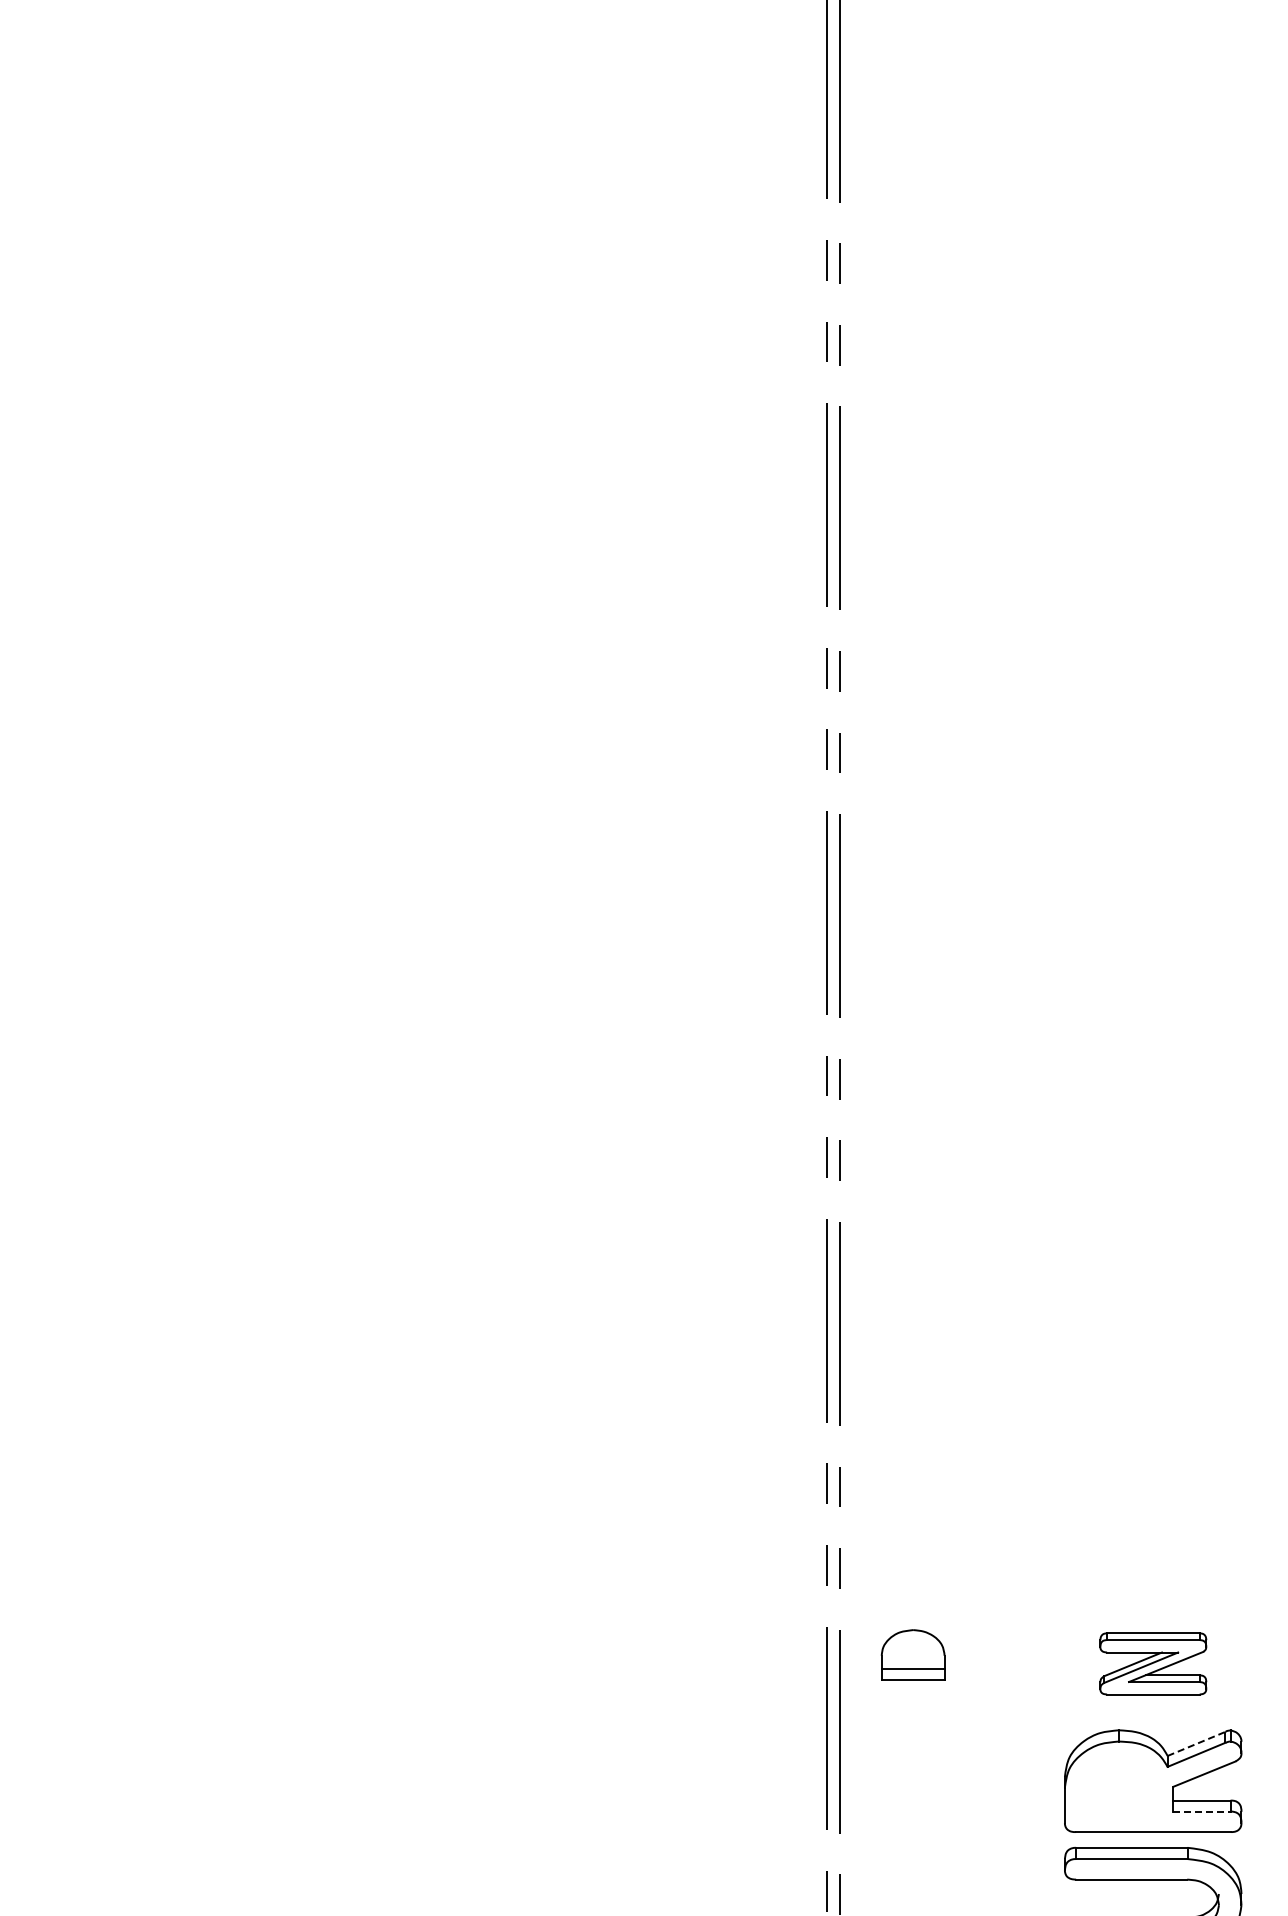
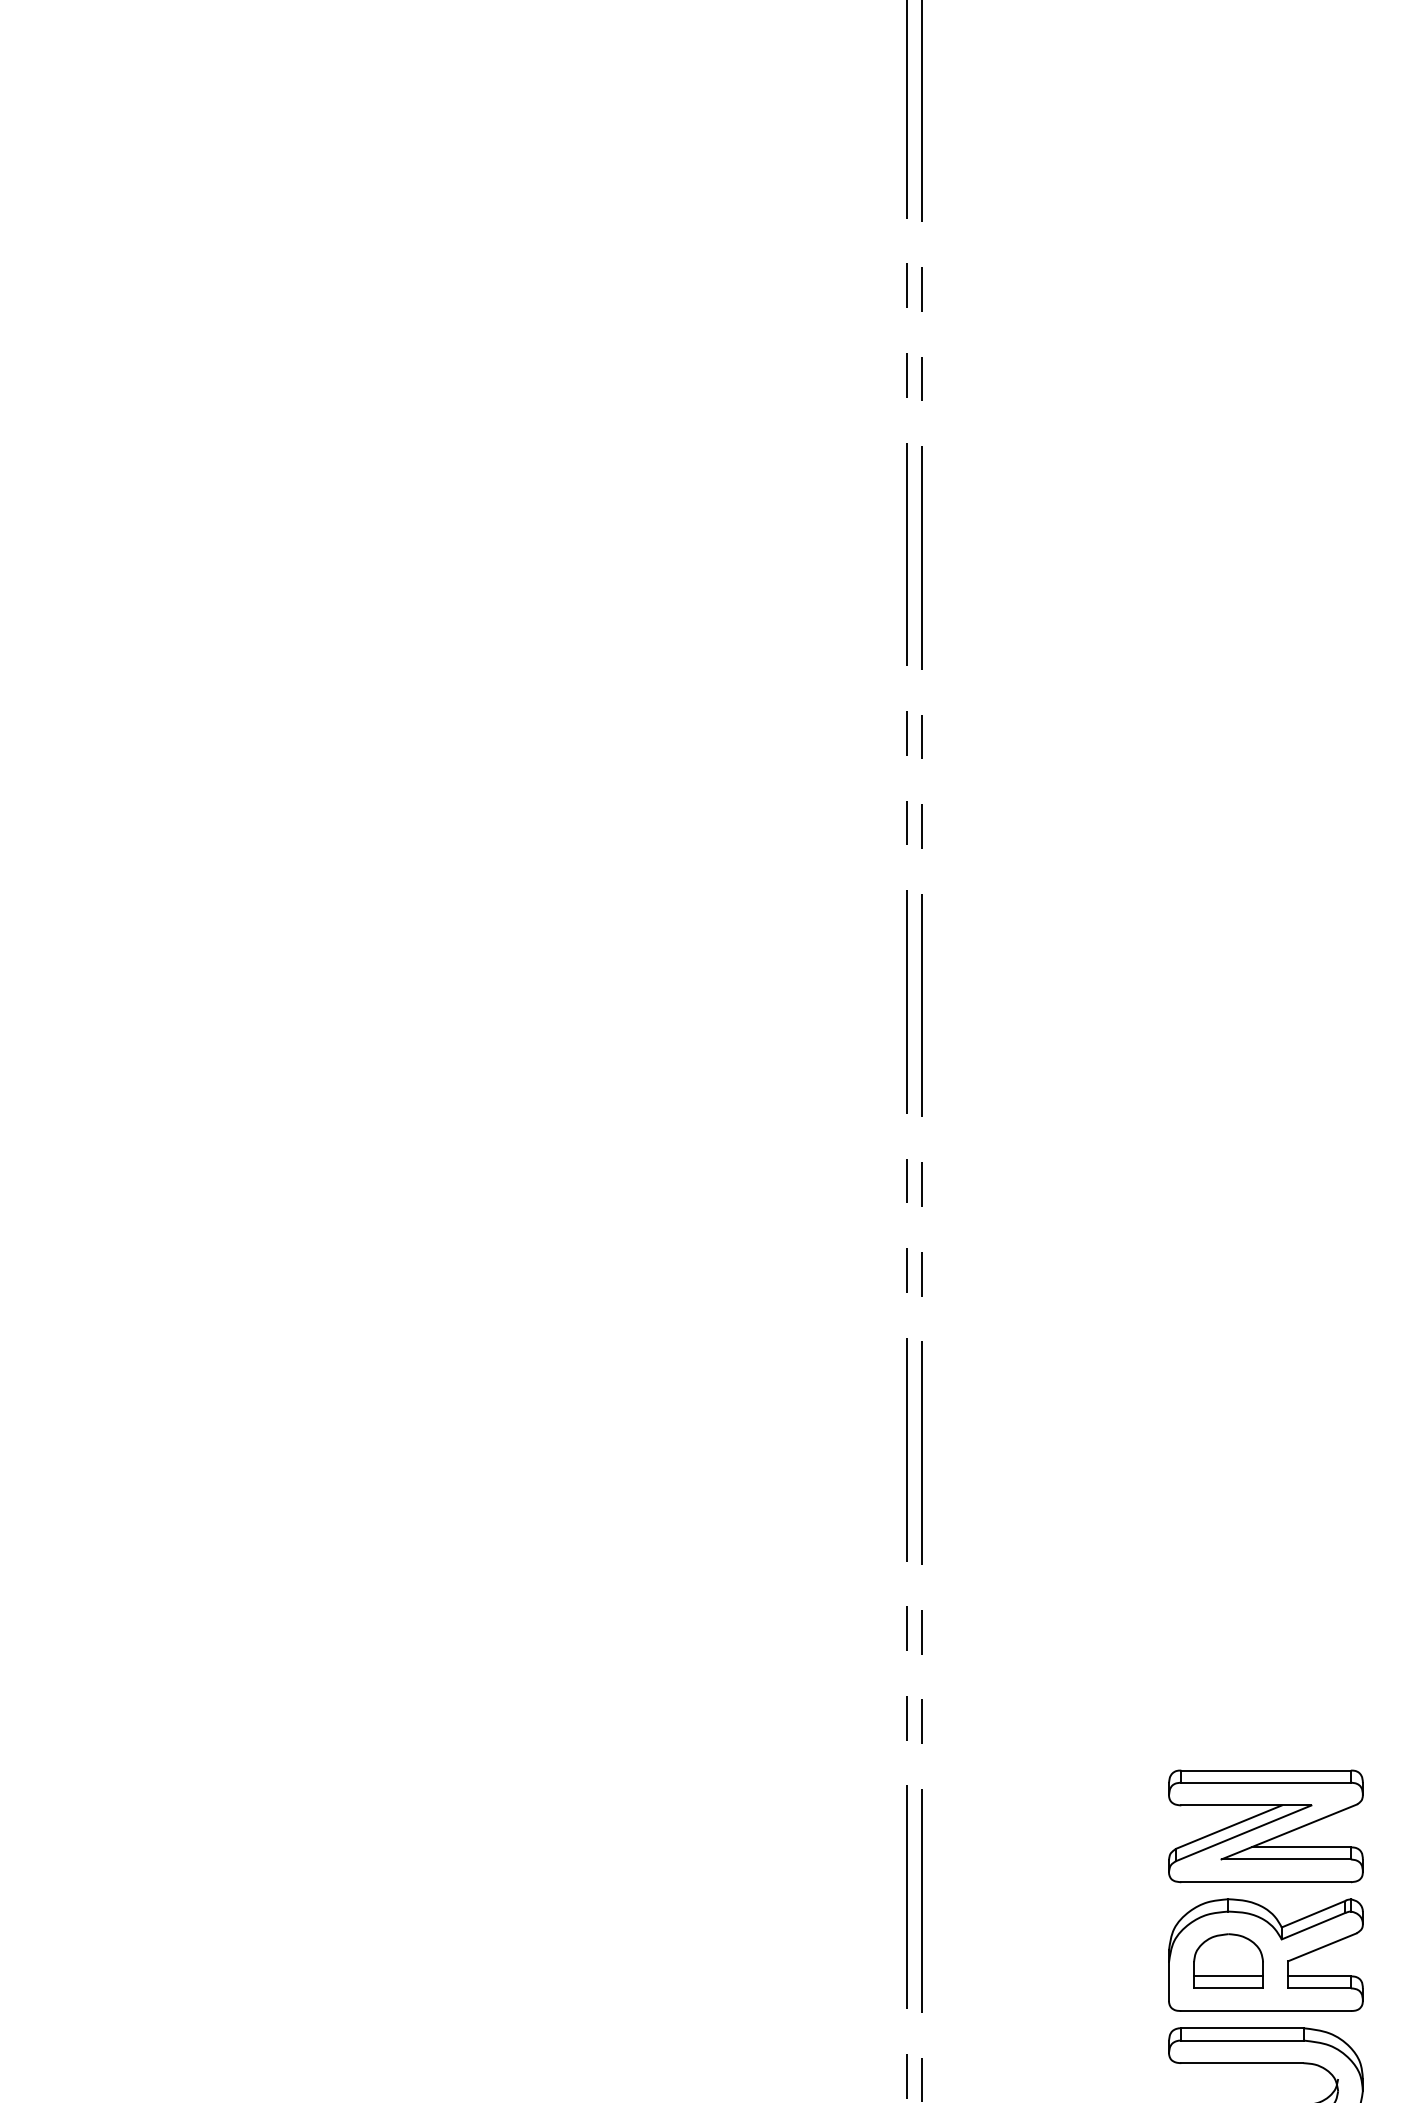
part: (912, 1654) -> (1227, 1960), moved
part: (1153, 1663) -> (1266, 1825), size x1.67
line: (1196, 1743) -> (1313, 1913), dashed -> solid
line: (1201, 1811) -> (1318, 1988), dashed -> solid

